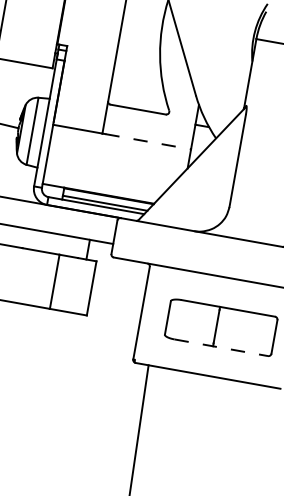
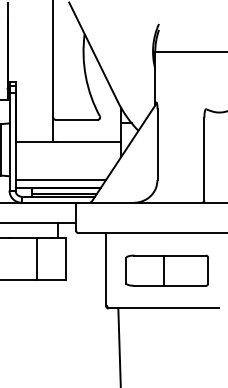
line: (148, 142) -> (88, 142), dashed -> solid
line: (102, 185) -> (60, 180), added
line: (221, 347) -> (170, 285), dashed -> solid

